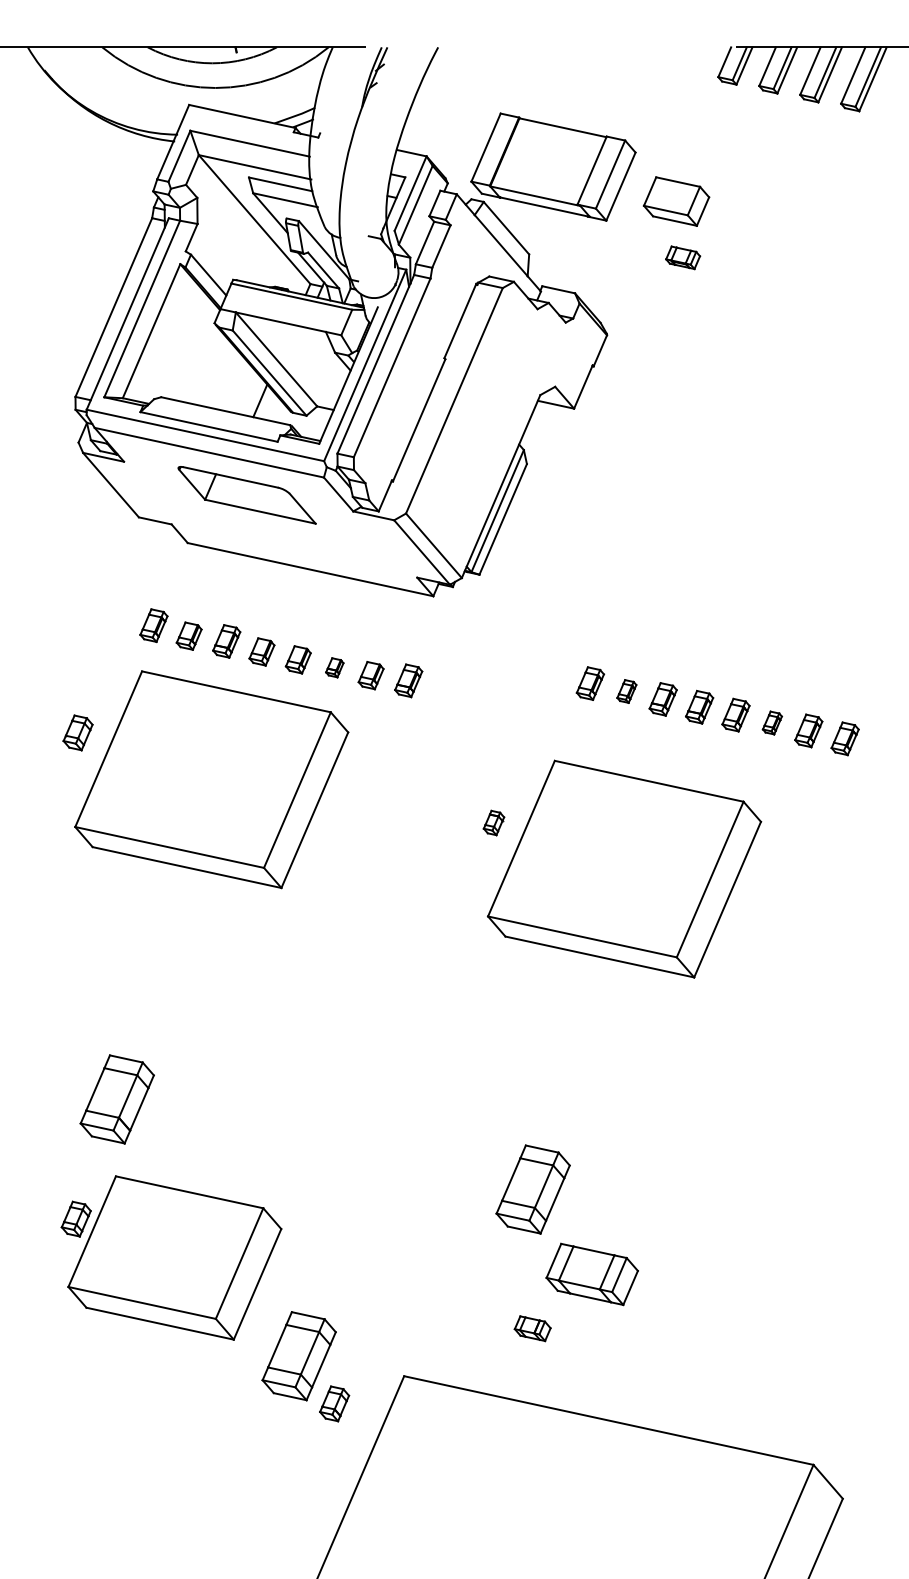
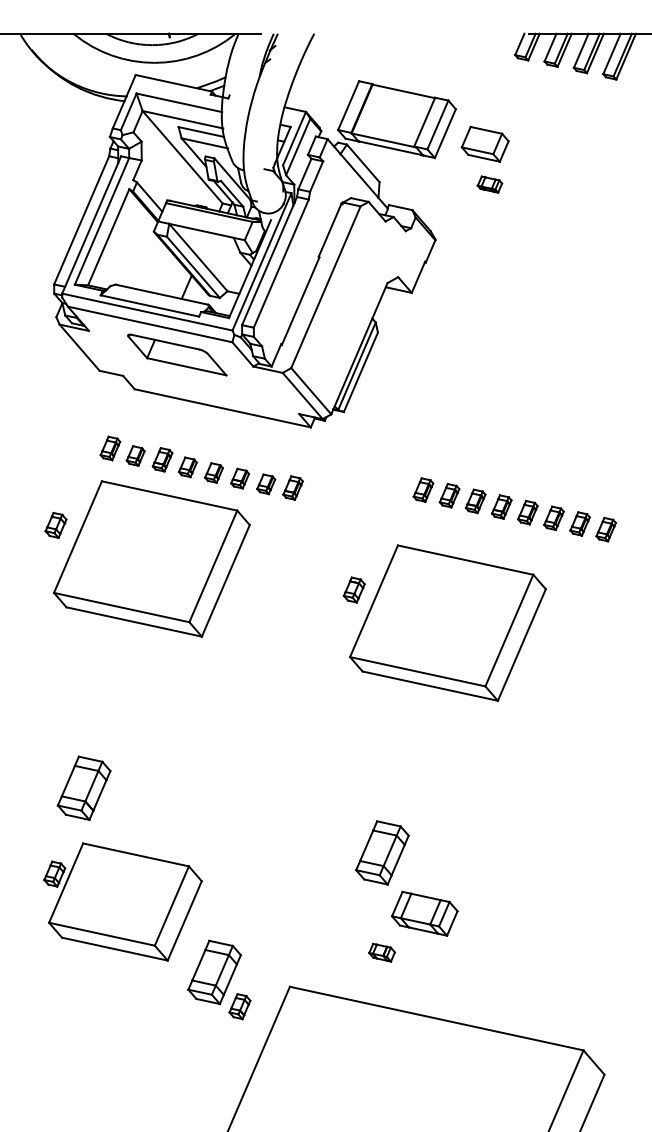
part: (334, 667) -> (239, 478), size x1.43
part: (626, 691) -> (449, 495), size x1.43
part: (772, 722) -> (554, 517), size x1.43
part: (493, 822) -> (353, 589), size x1.43

